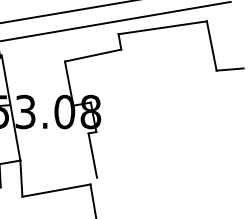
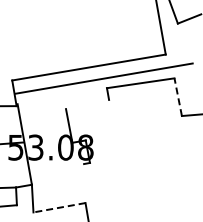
line: (212, 45) -> (178, 96), solid -> dashed
line: (93, 55) -> (87, 104), removed
line: (93, 154) -> (87, 180), removed
line: (56, 190) -> (59, 207), solid -> dashed

